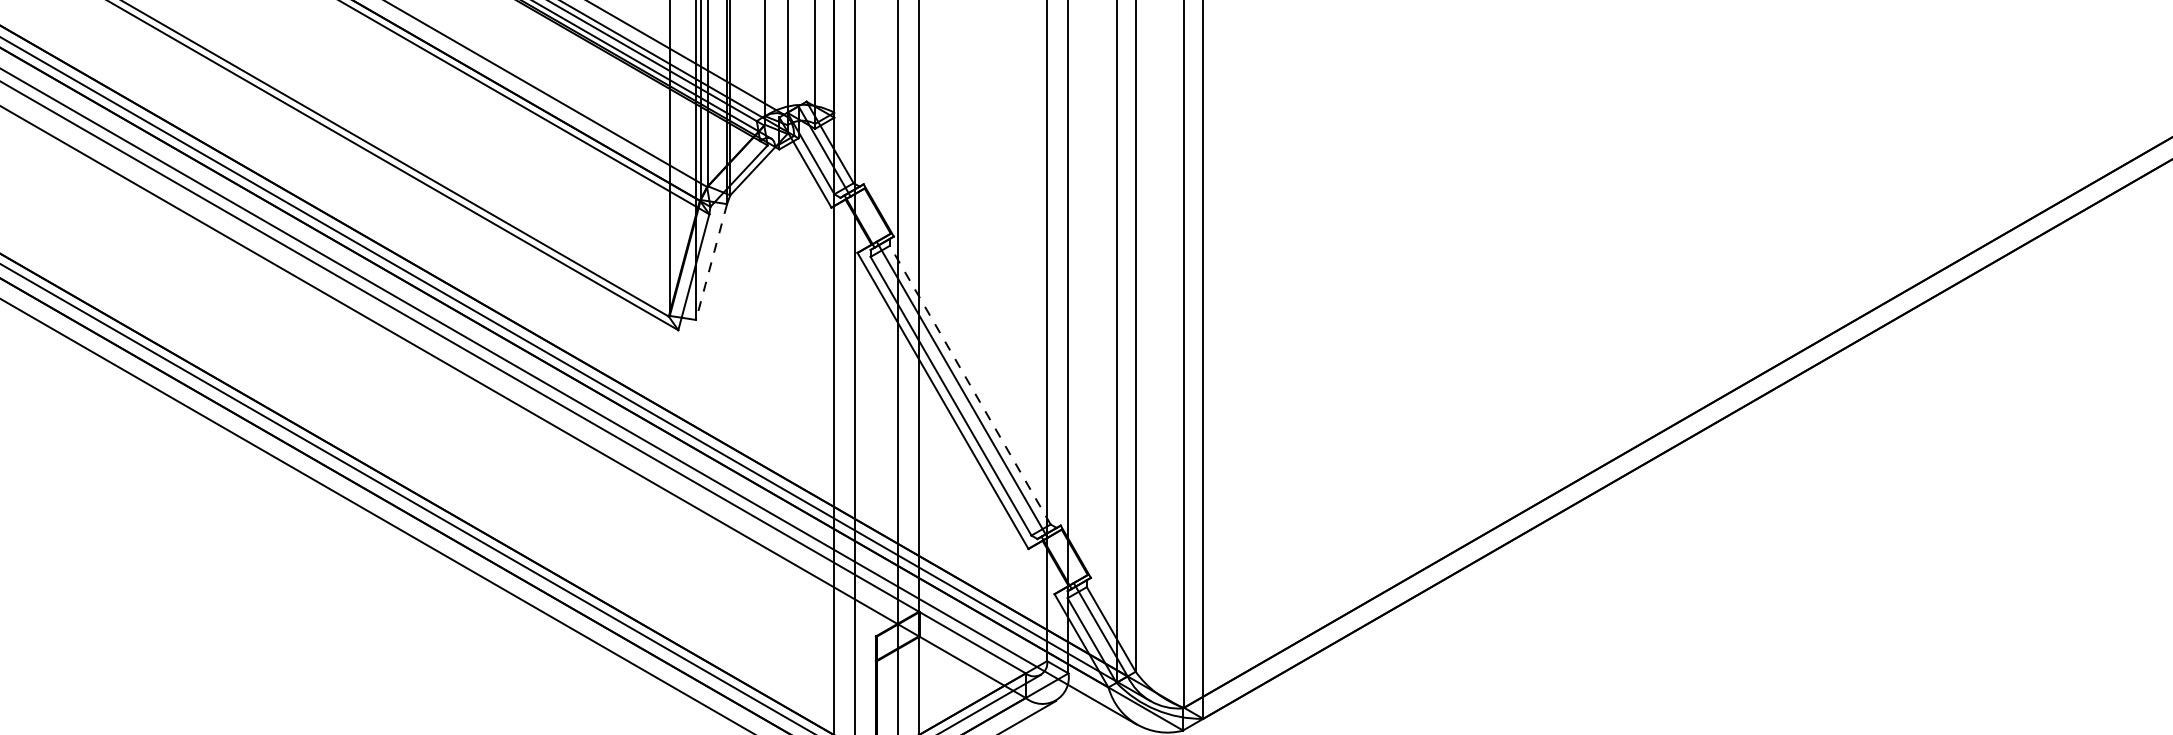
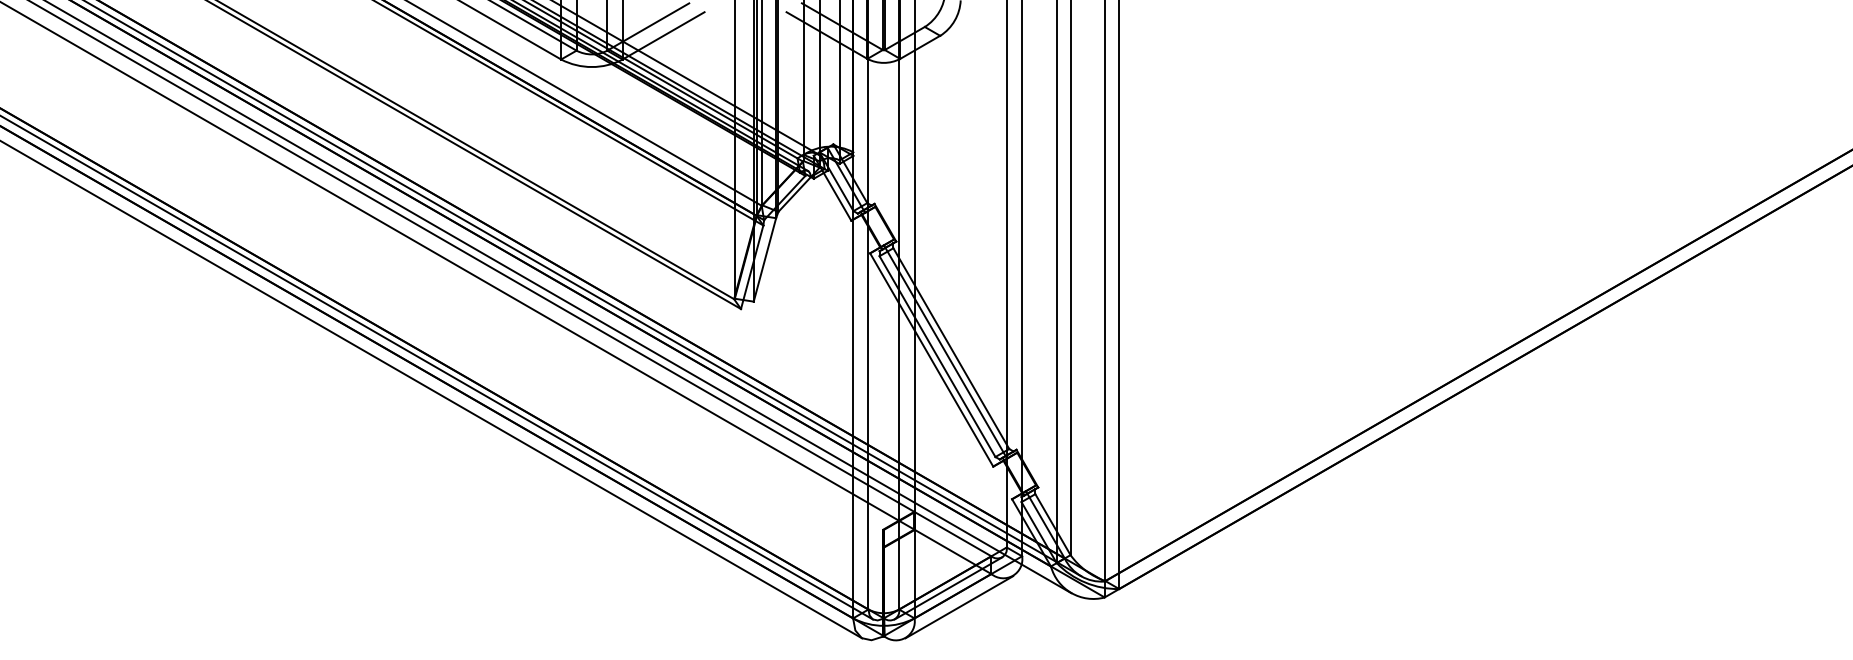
line: (710, 262) -> (764, 260), dashed -> solid
line: (970, 384) -> (951, 348), dashed -> solid

